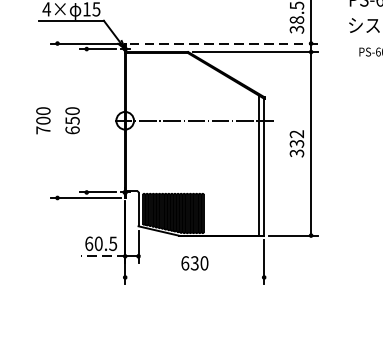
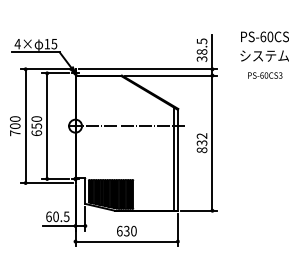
line: (224, 43) -> (148, 69), dashed -> solid
line: (57, 119) -> (25, 125), added
line: (87, 119) -> (47, 125), added
text: (297, 153) -> (202, 150), 332 -> 832
line: (103, 256) -> (59, 226), dashed -> solid
line: (194, 277) -> (126, 241), added

